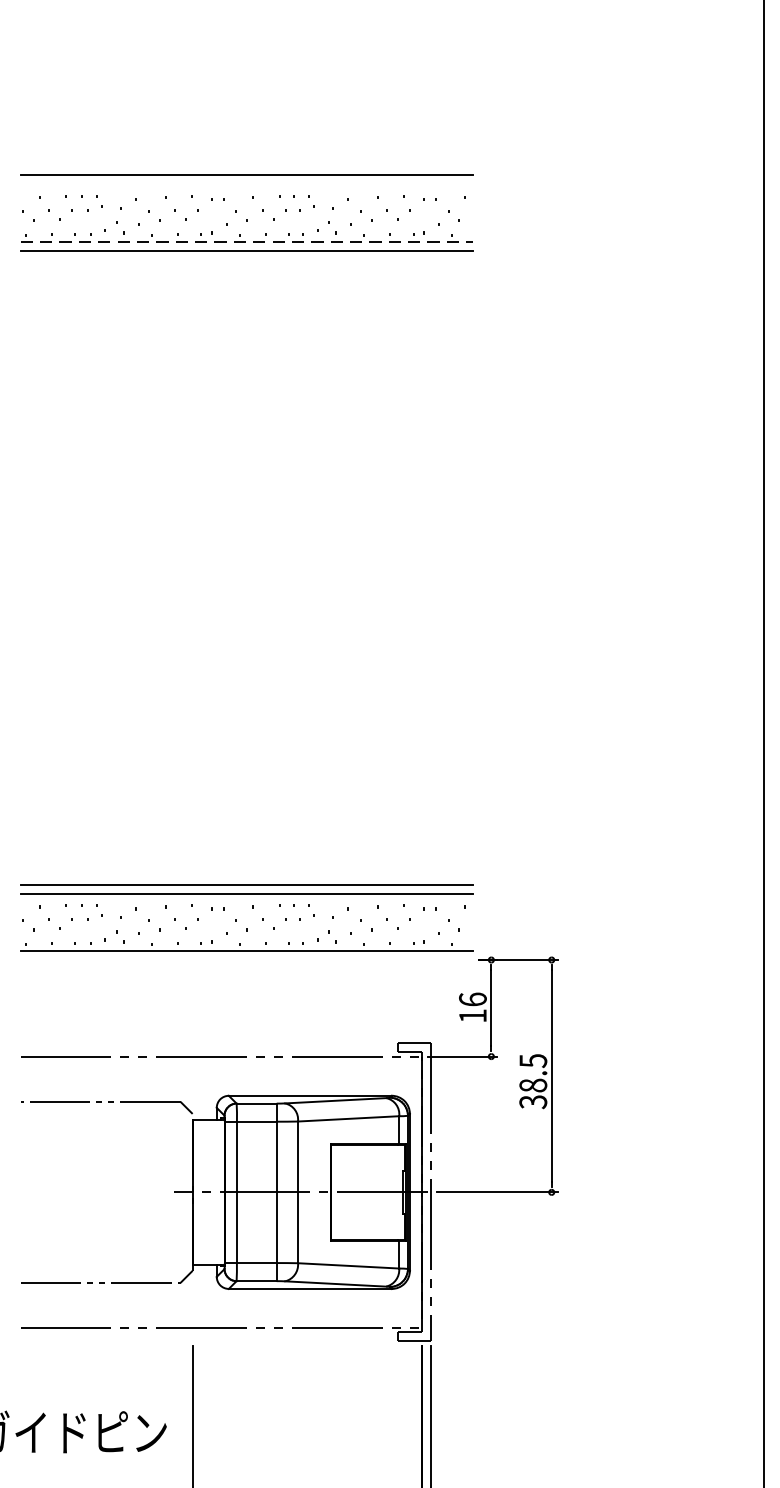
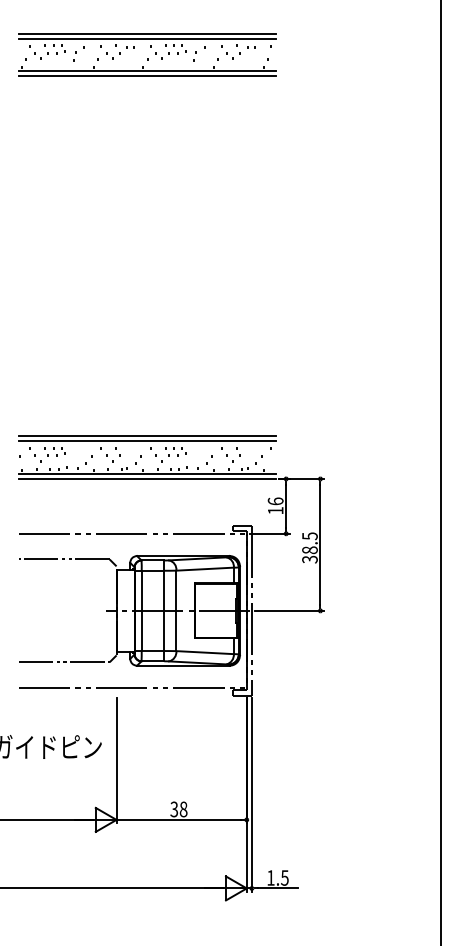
line: (245, 184) -> (146, 38), added
line: (247, 242) -> (147, 71), dashed -> solid
line: (245, 959) -> (146, 478), added

